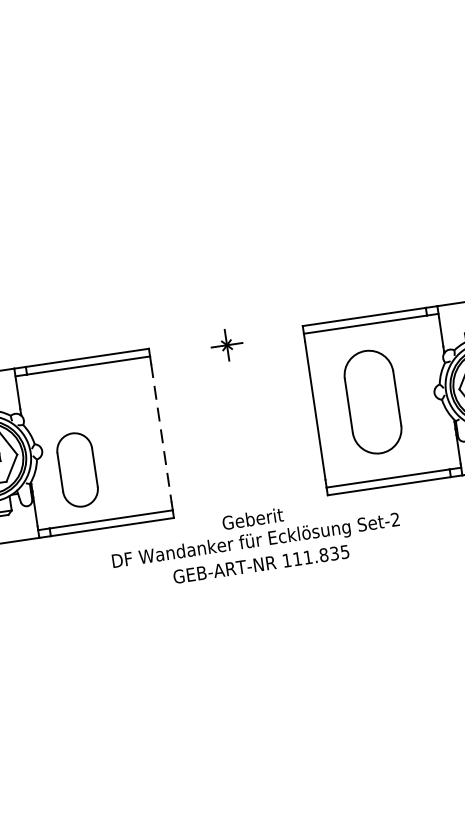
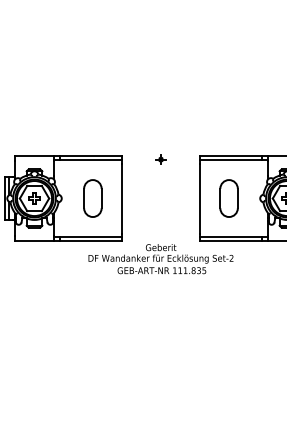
part: (225, 345) -> (160, 159), size x0.62
part: (371, 402) -> (228, 198), size x0.71
line: (162, 435) -> (122, 199), dashed -> solid
part: (76, 470) -> (92, 198), moved

